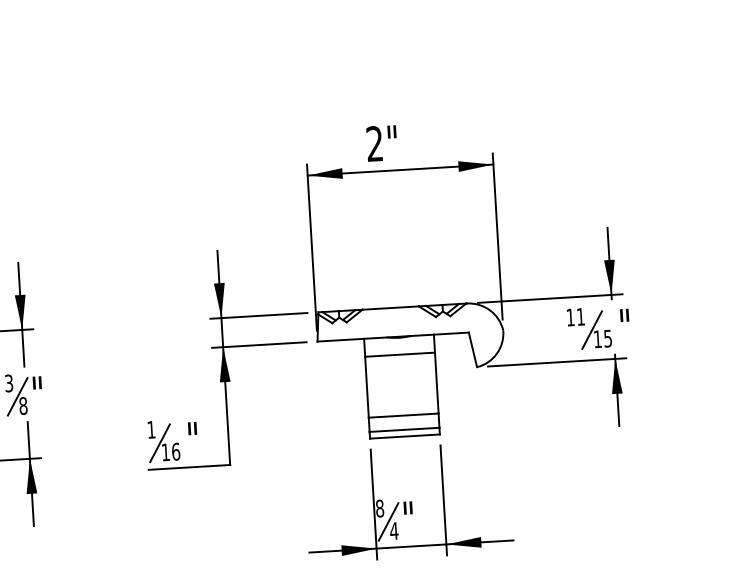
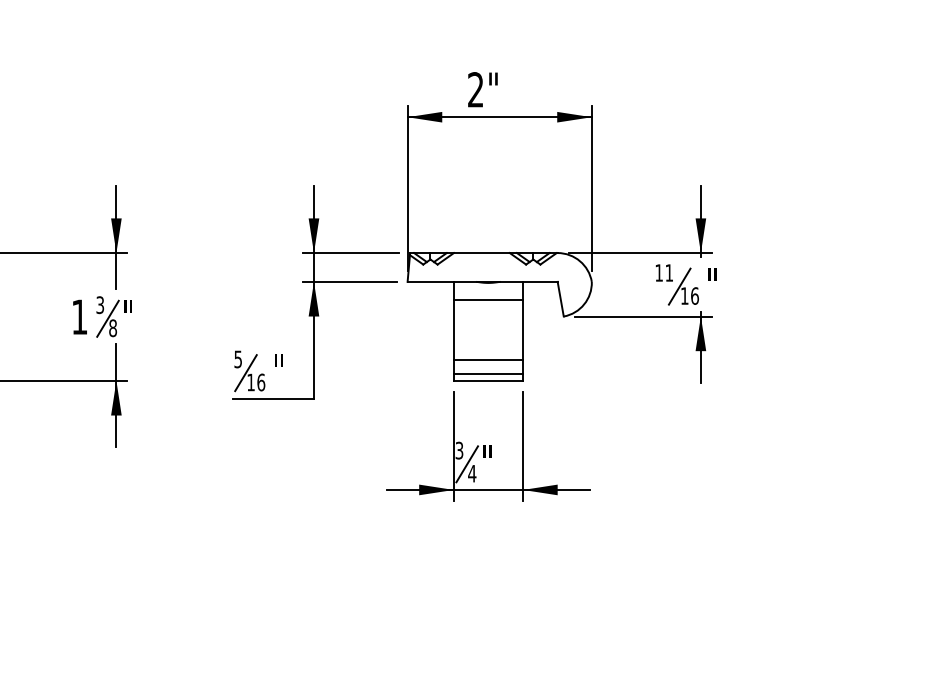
text: (607, 338) -> (694, 295), 15 -> 16
text: (150, 430) -> (237, 359), 1 -> 5
text: (379, 508) -> (459, 450), 8 -> 3

